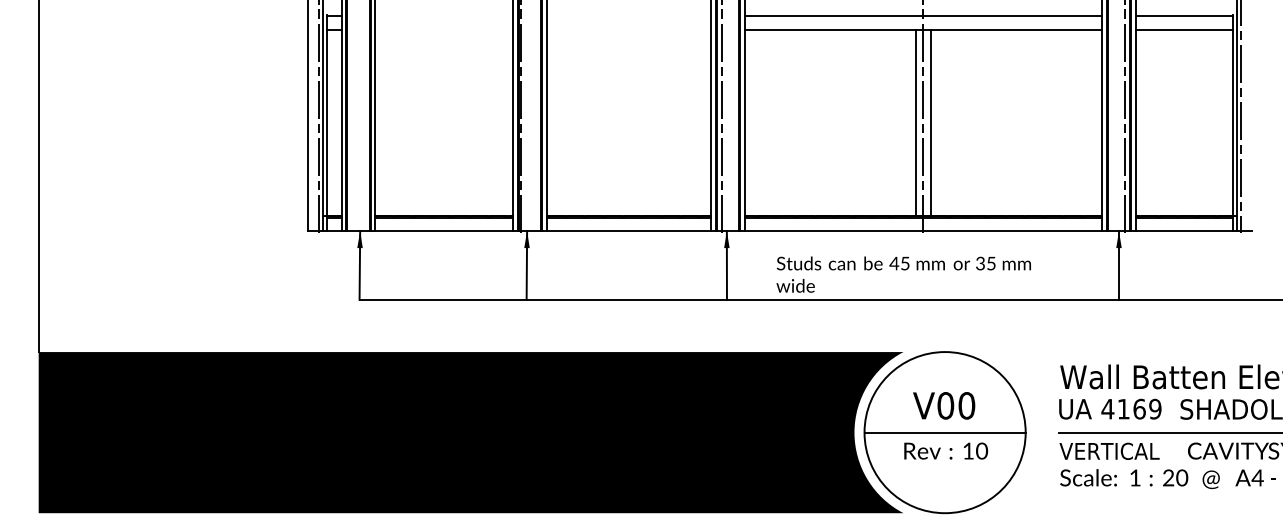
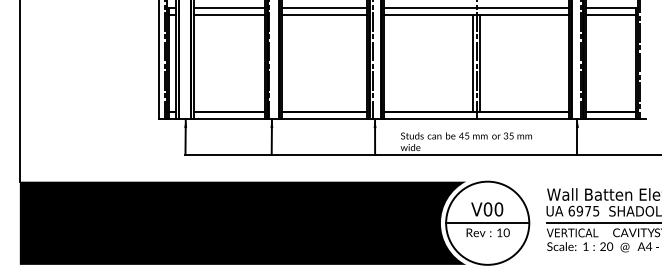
line: (442, 16) -> (228, 8), added
line: (628, 16) -> (324, 8), added
line: (442, 30) -> (228, 15), added
line: (628, 30) -> (324, 15), added
text: (1130, 407) -> (583, 210), 4169 -> 6975

